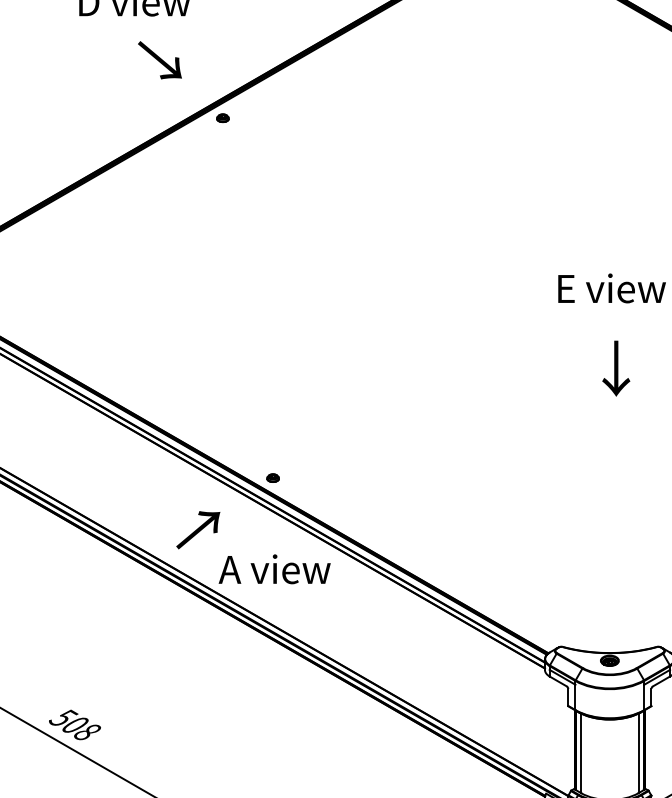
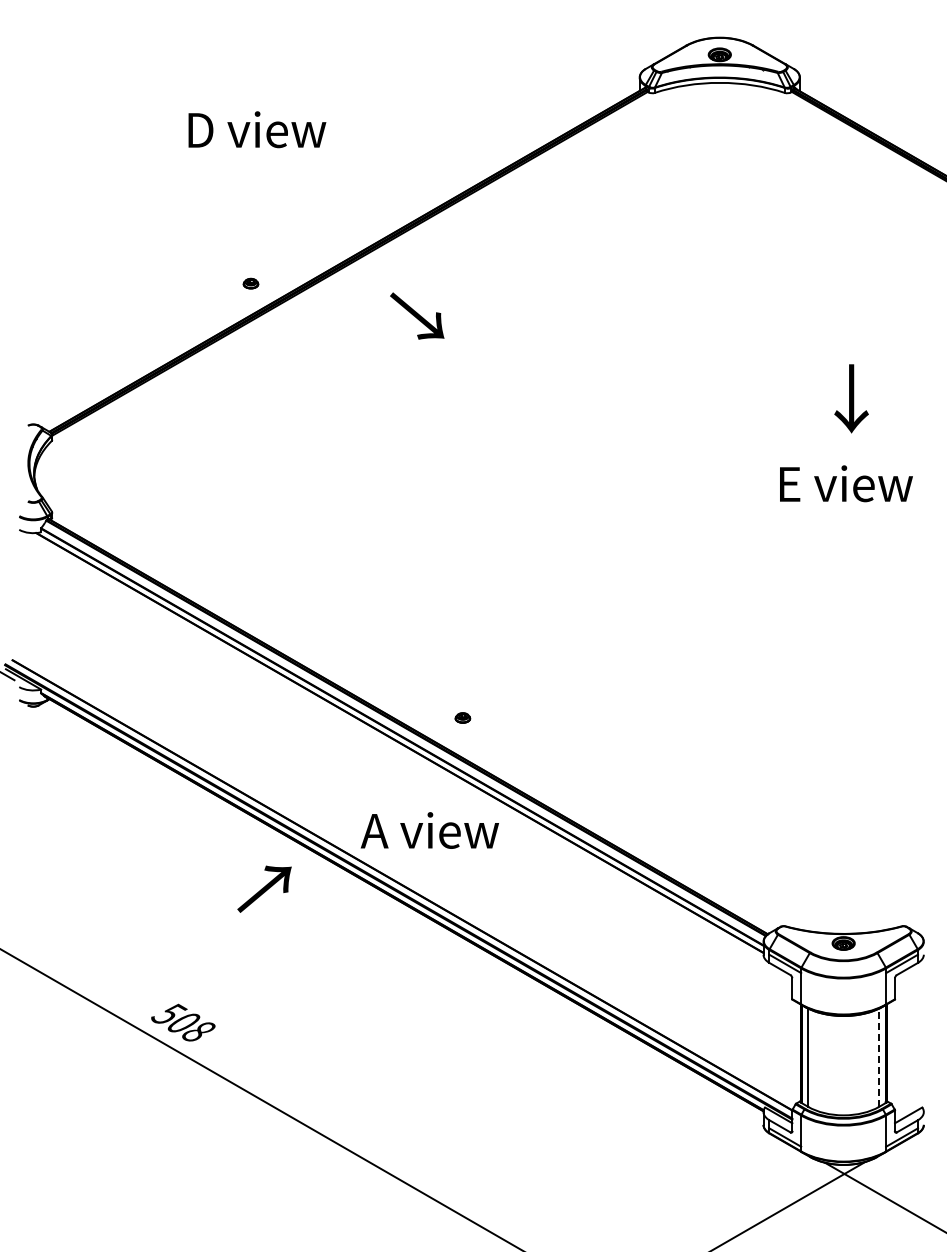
text: (160, 59) -> (417, 315), moved
part: (222, 118) -> (250, 283), moved
text: (616, 368) -> (851, 398), moved
part: (272, 477) -> (462, 717), moved
text: (198, 529) -> (264, 888), moved
line: (638, 753) -> (879, 1057), solid -> dashed

